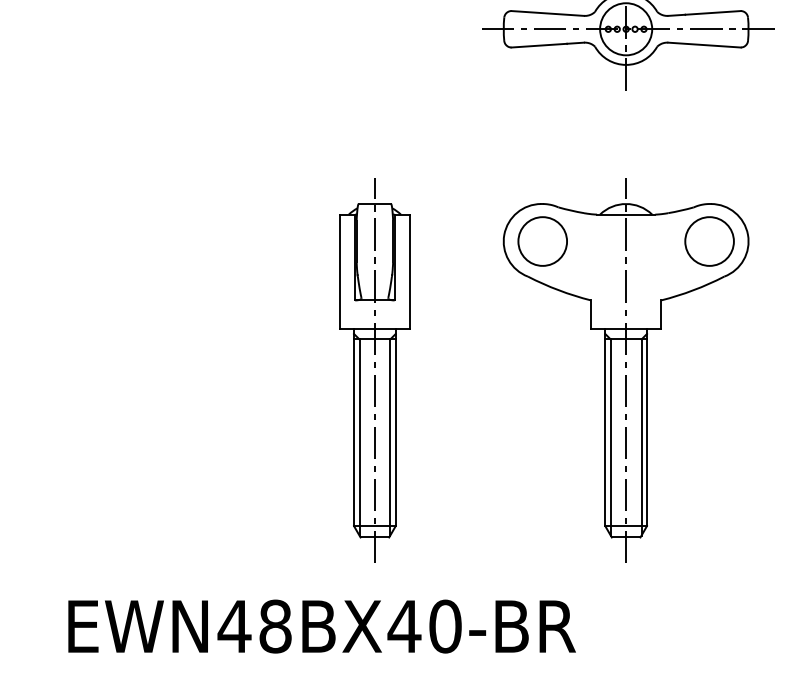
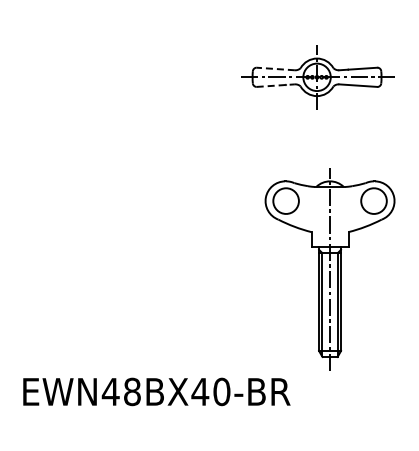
line: (547, 12) -> (275, 68), solid -> dashed
line: (549, 44) -> (276, 85), solid -> dashed
part: (374, 371) -> (184, 257), removed
part: (625, 371) -> (329, 269), moved

